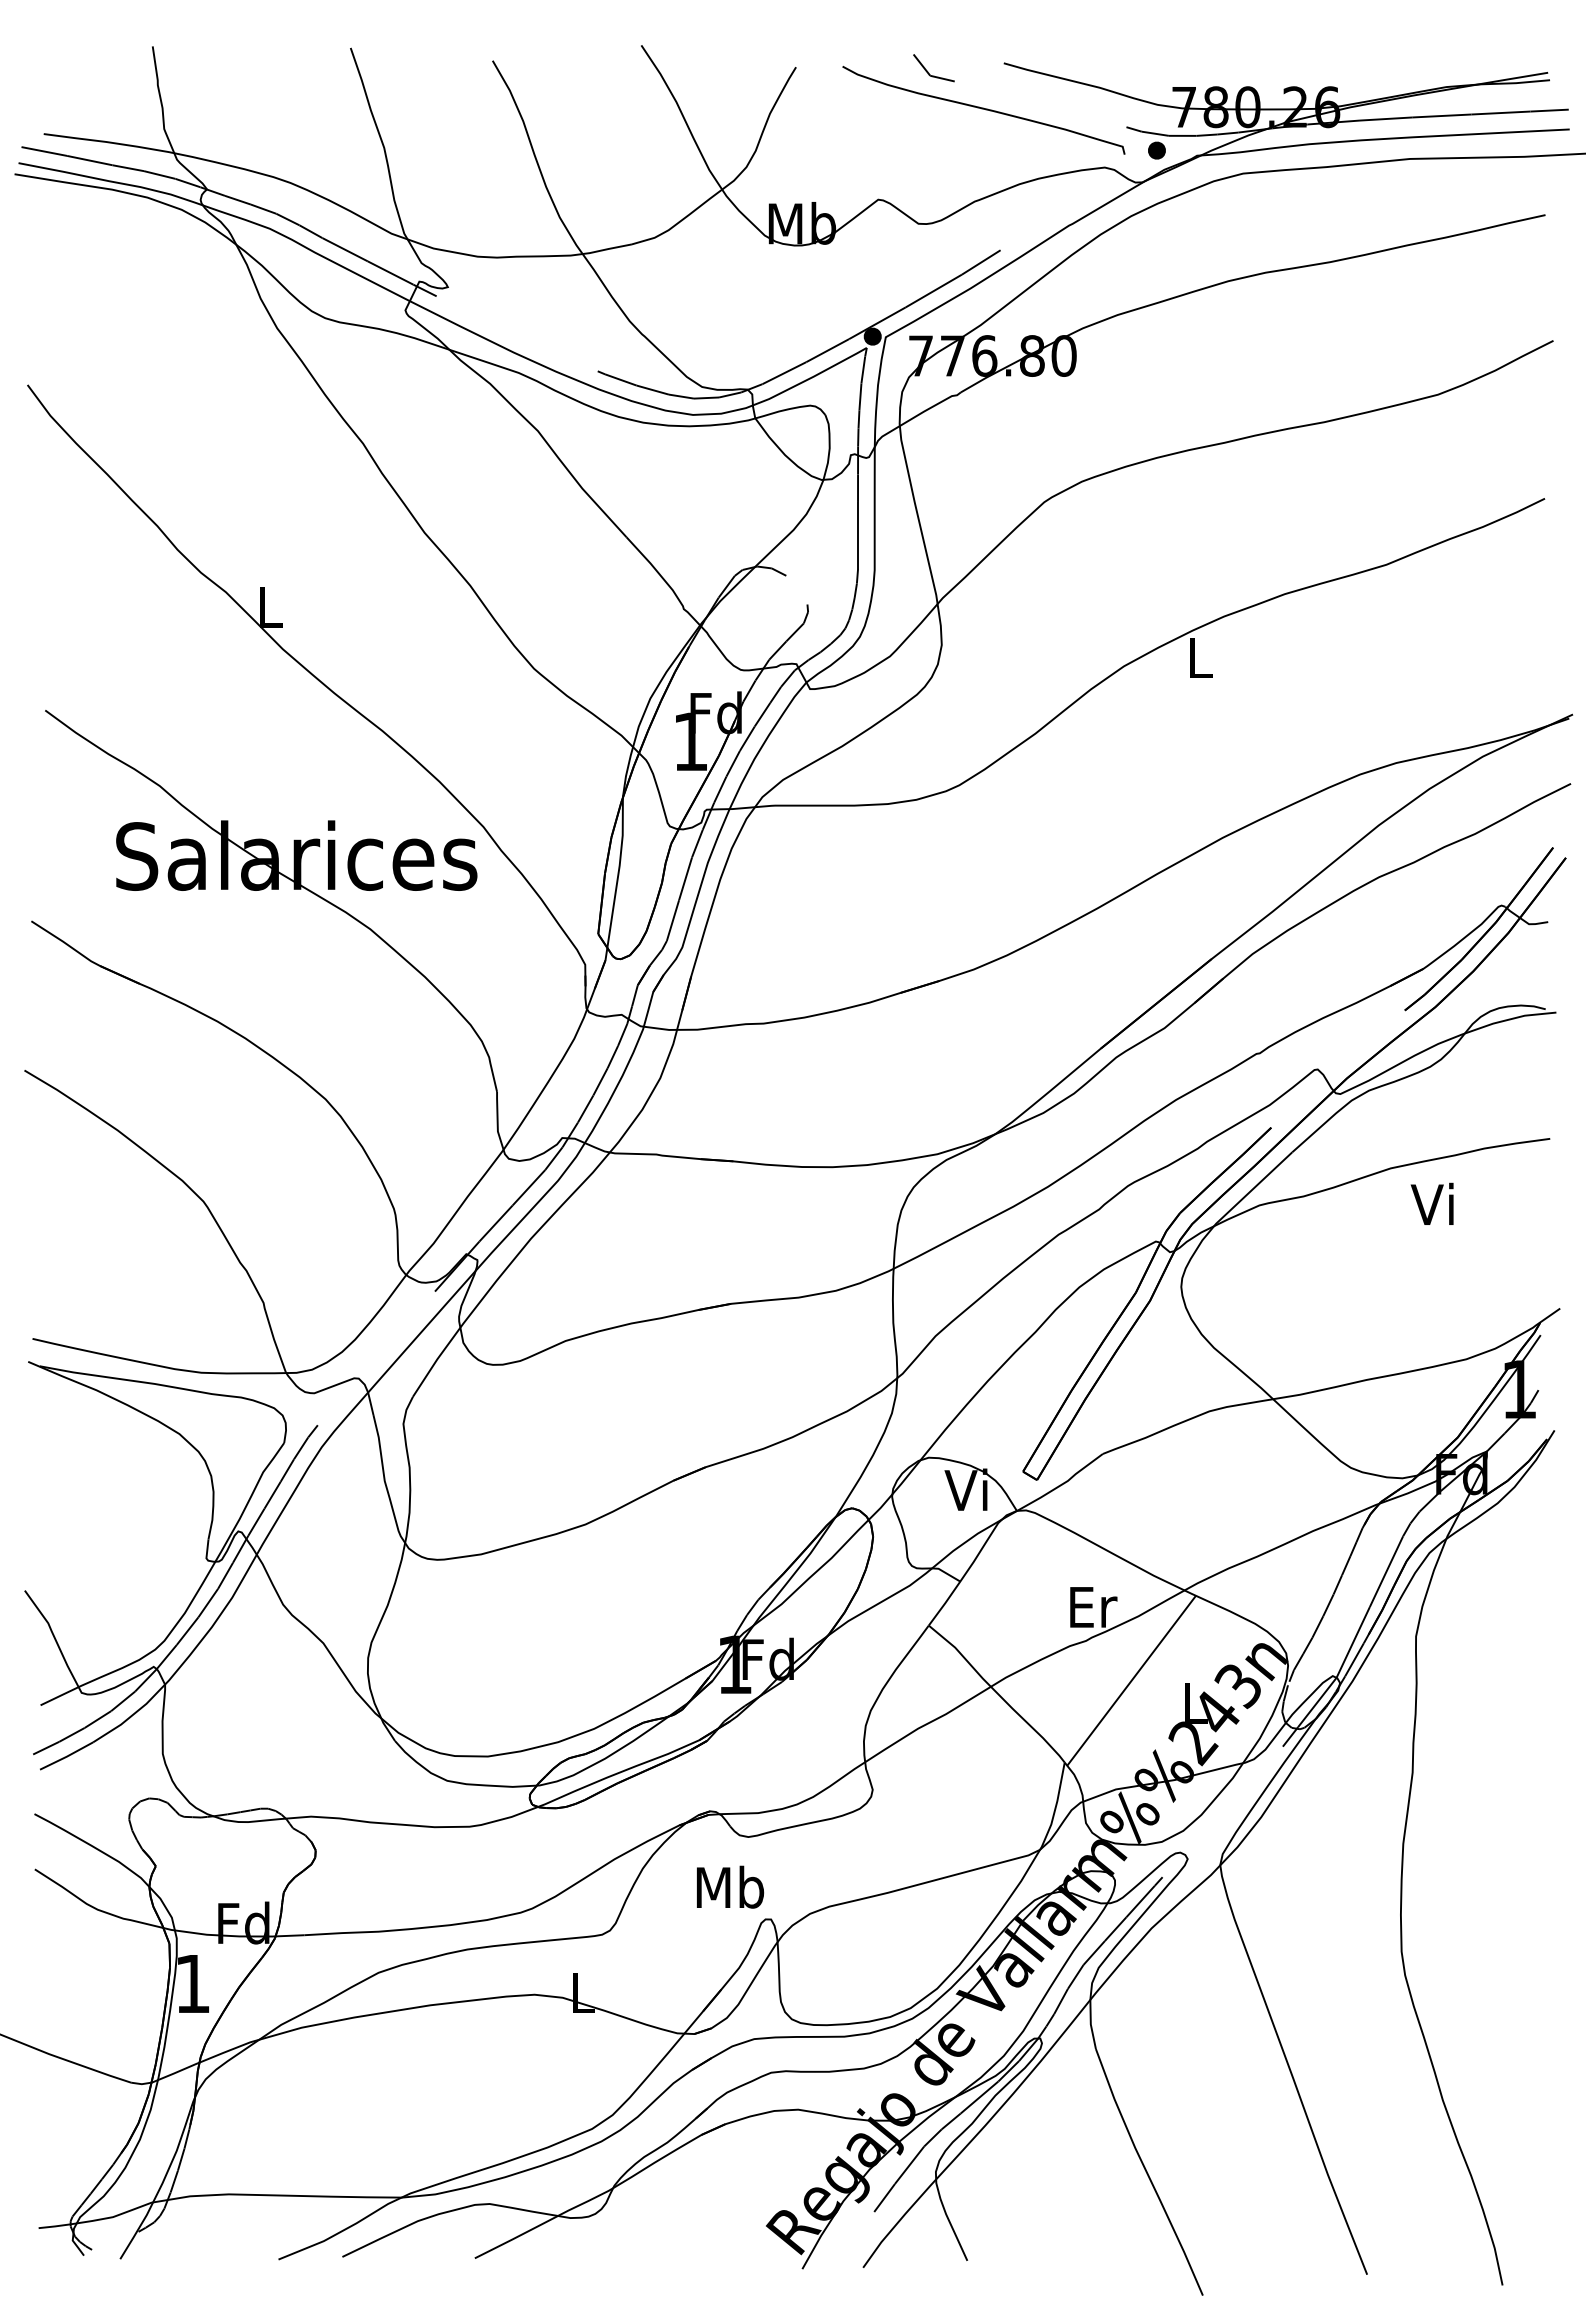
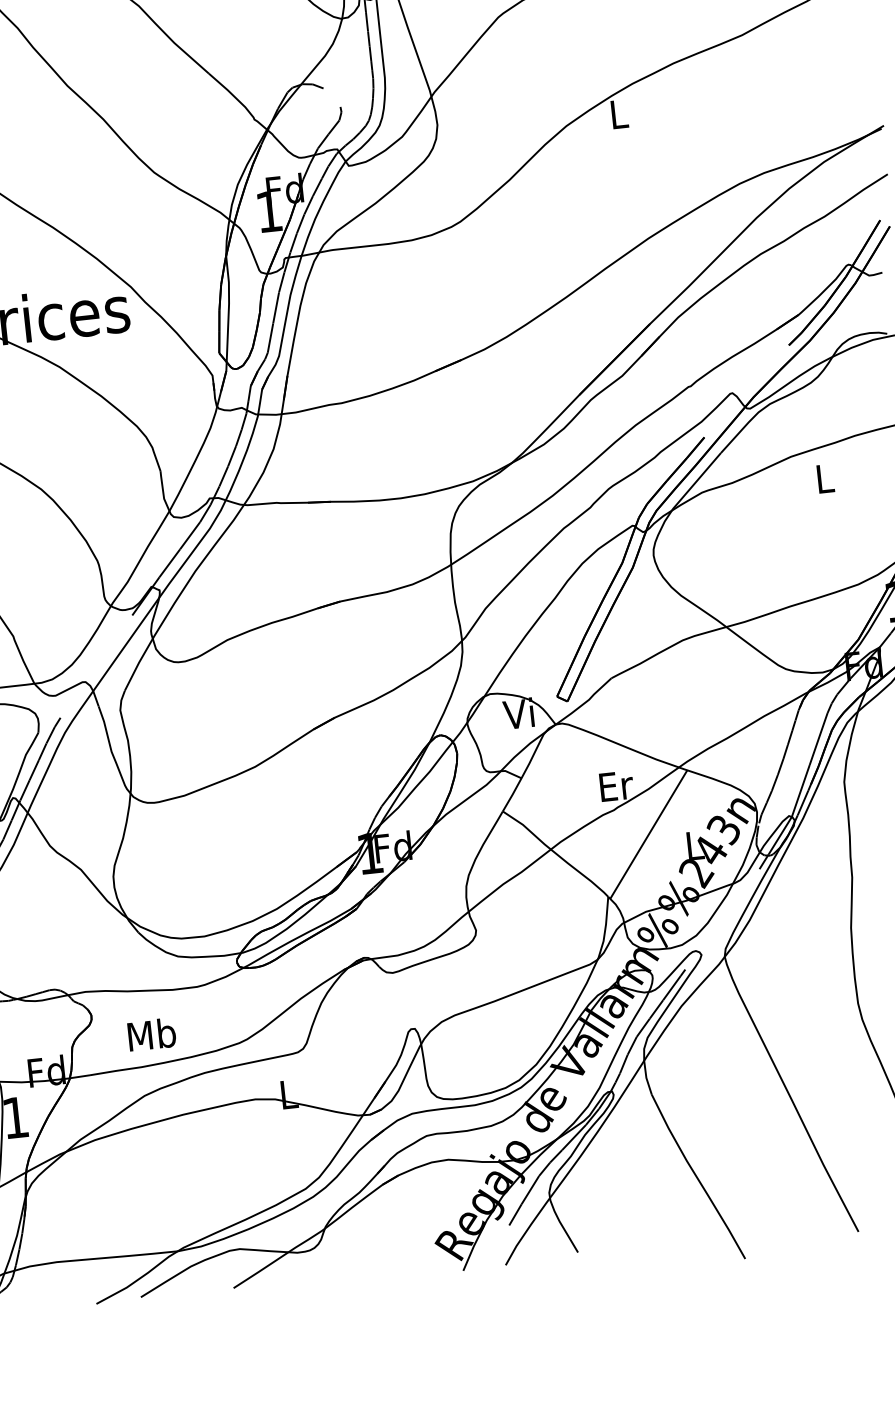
text: (1431, 1203) -> (822, 478), Vi -> L
text: (730, 1886) -> (151, 1034), moved

